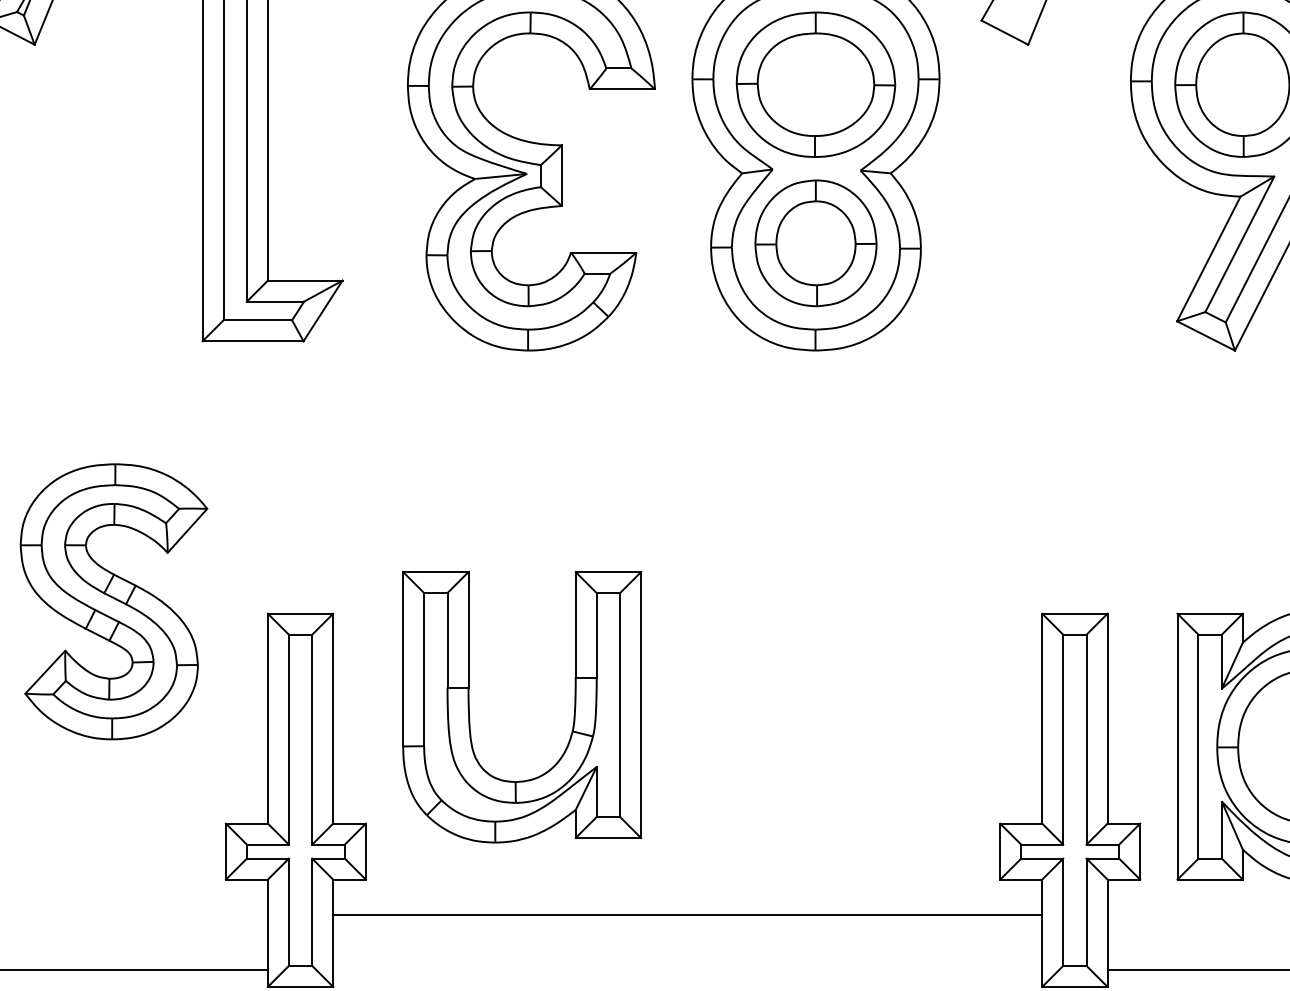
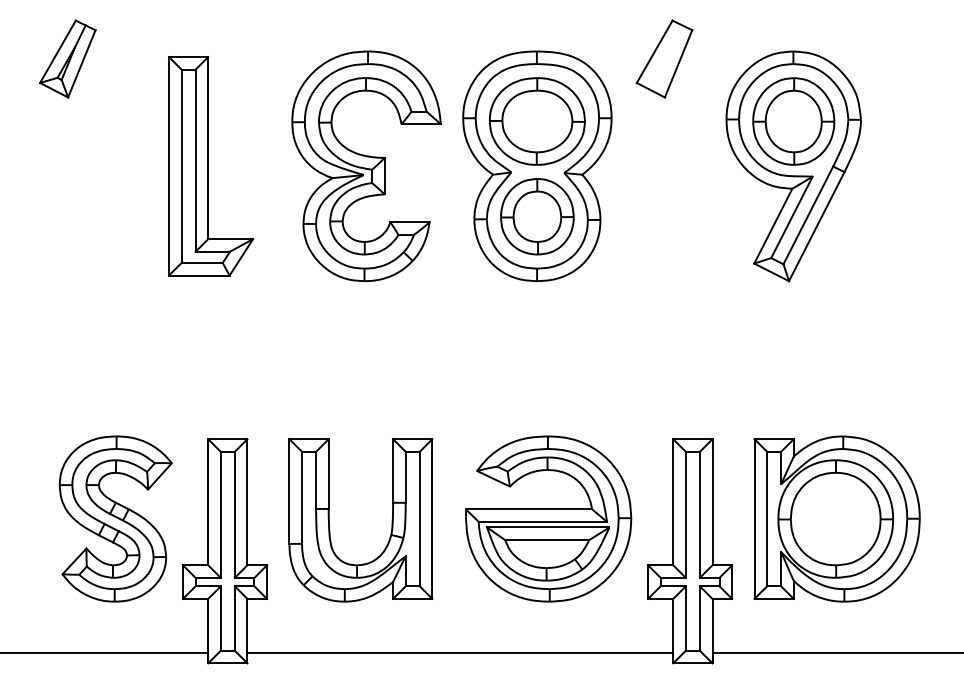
part: (113, 600) -> (115, 518), moved
part: (469, 707) -> (329, 520), moved
part: (834, 745) -> (548, 518), added
line: (687, 915) -> (460, 653), moved

